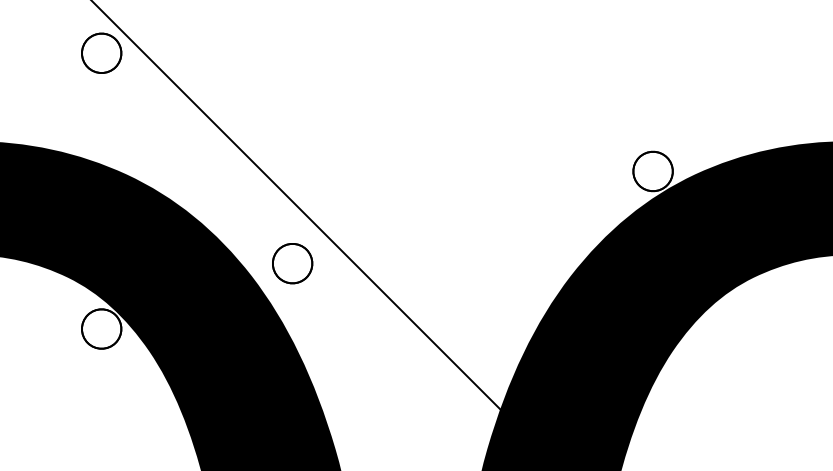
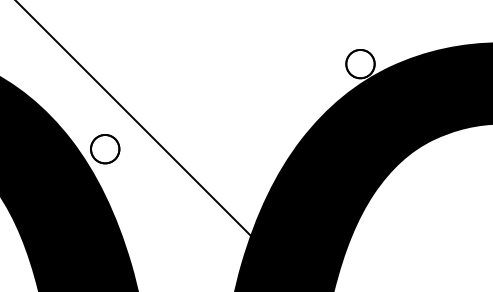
part: (292, 263) -> (105, 149), moved

